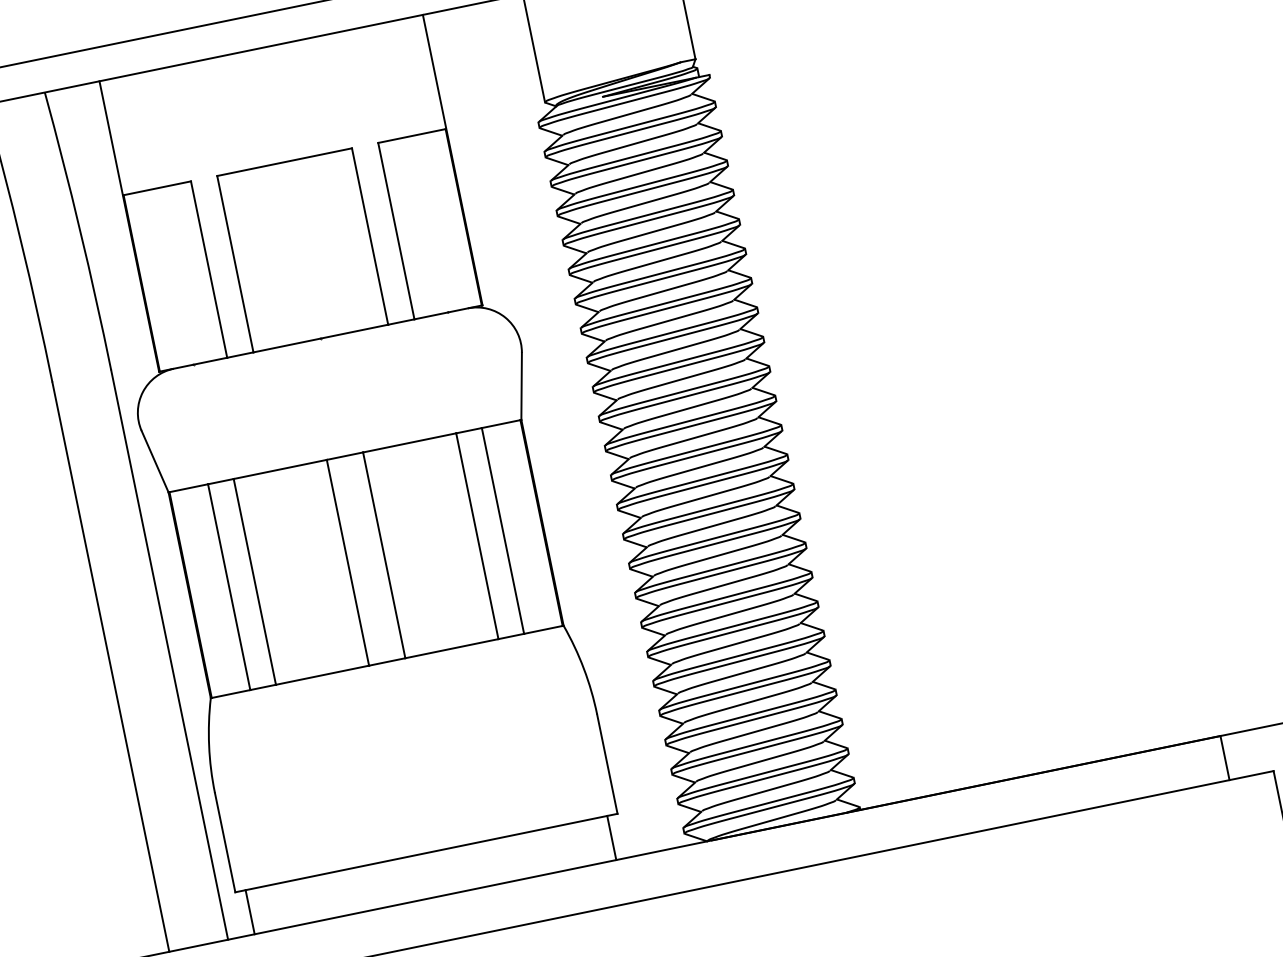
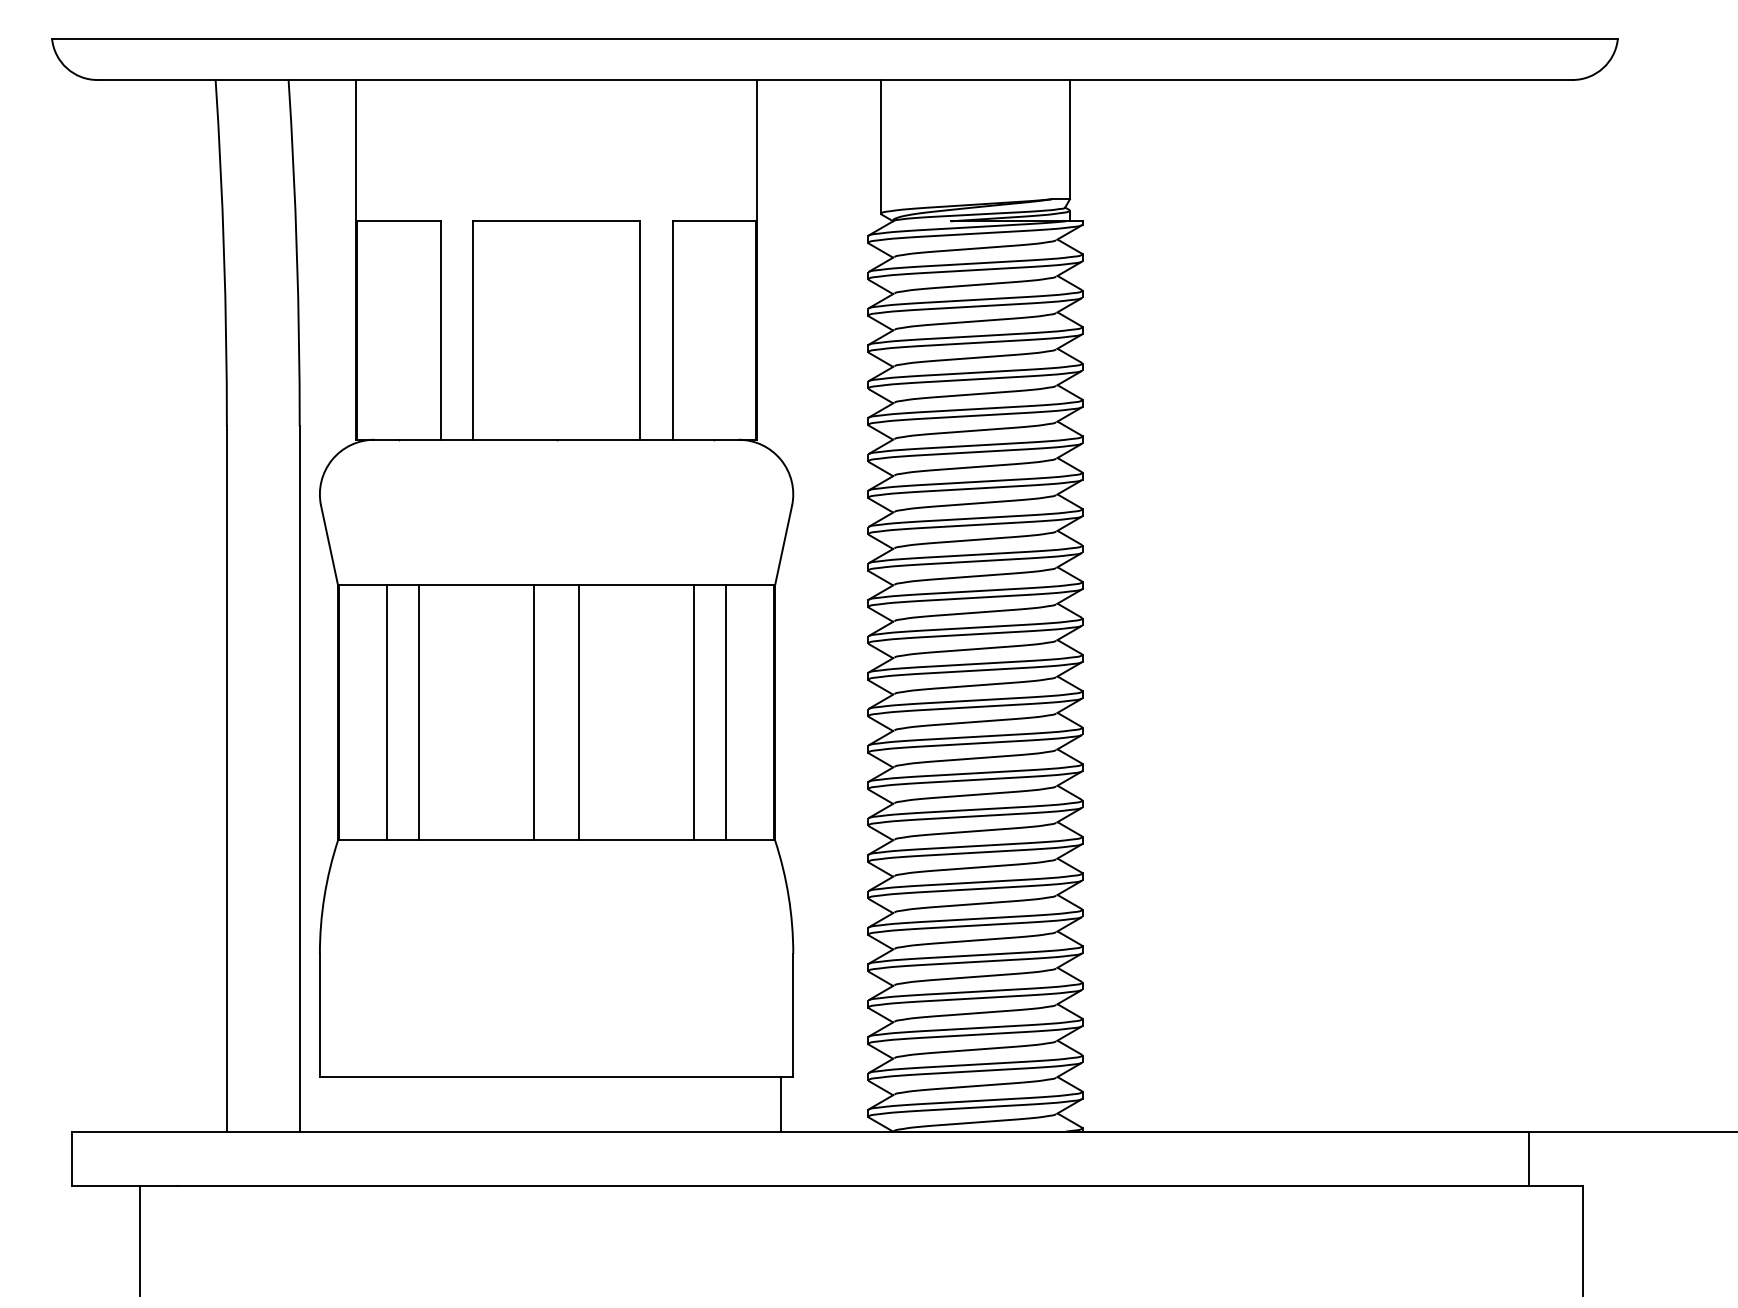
line: (250, 912) -> (332, 1104), removed

